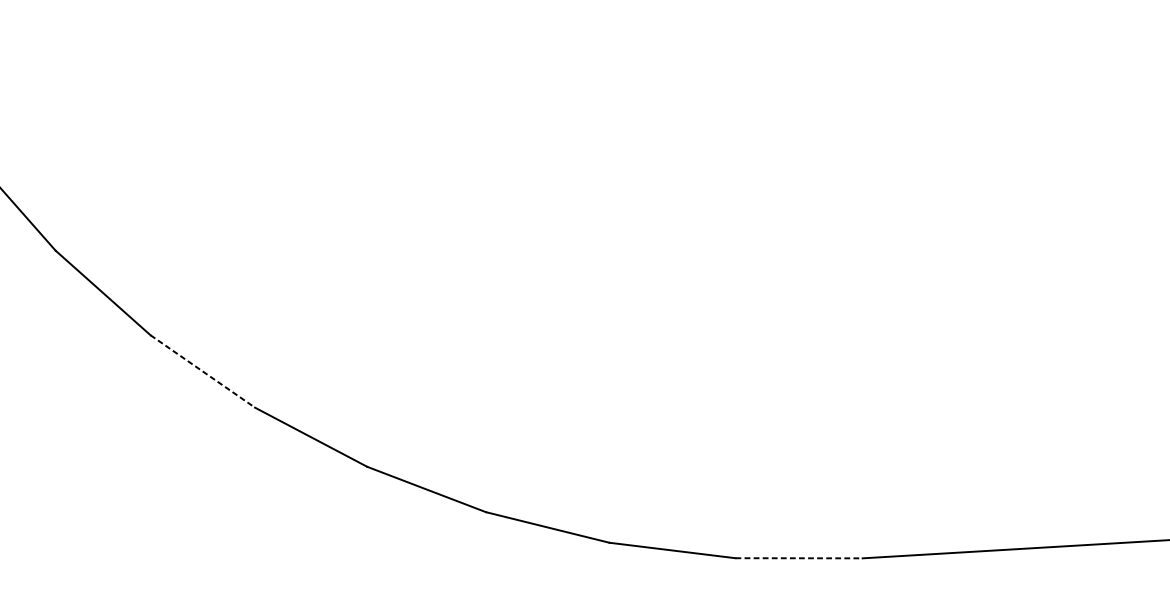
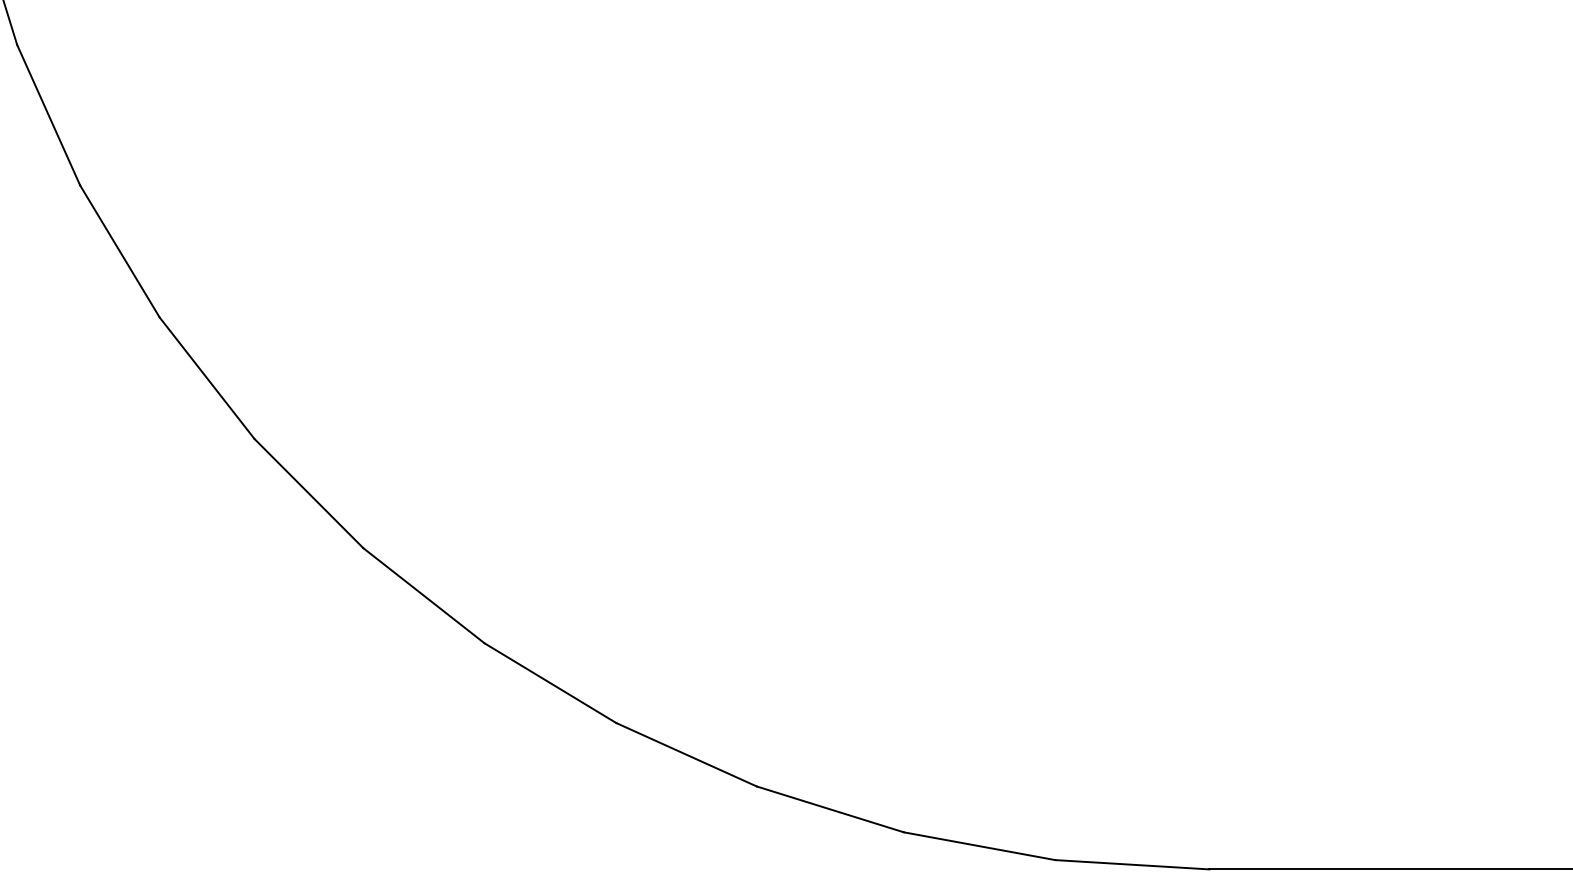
line: (203, 372) -> (424, 596), dashed -> solid
line: (799, 558) -> (1132, 864), dashed -> solid

